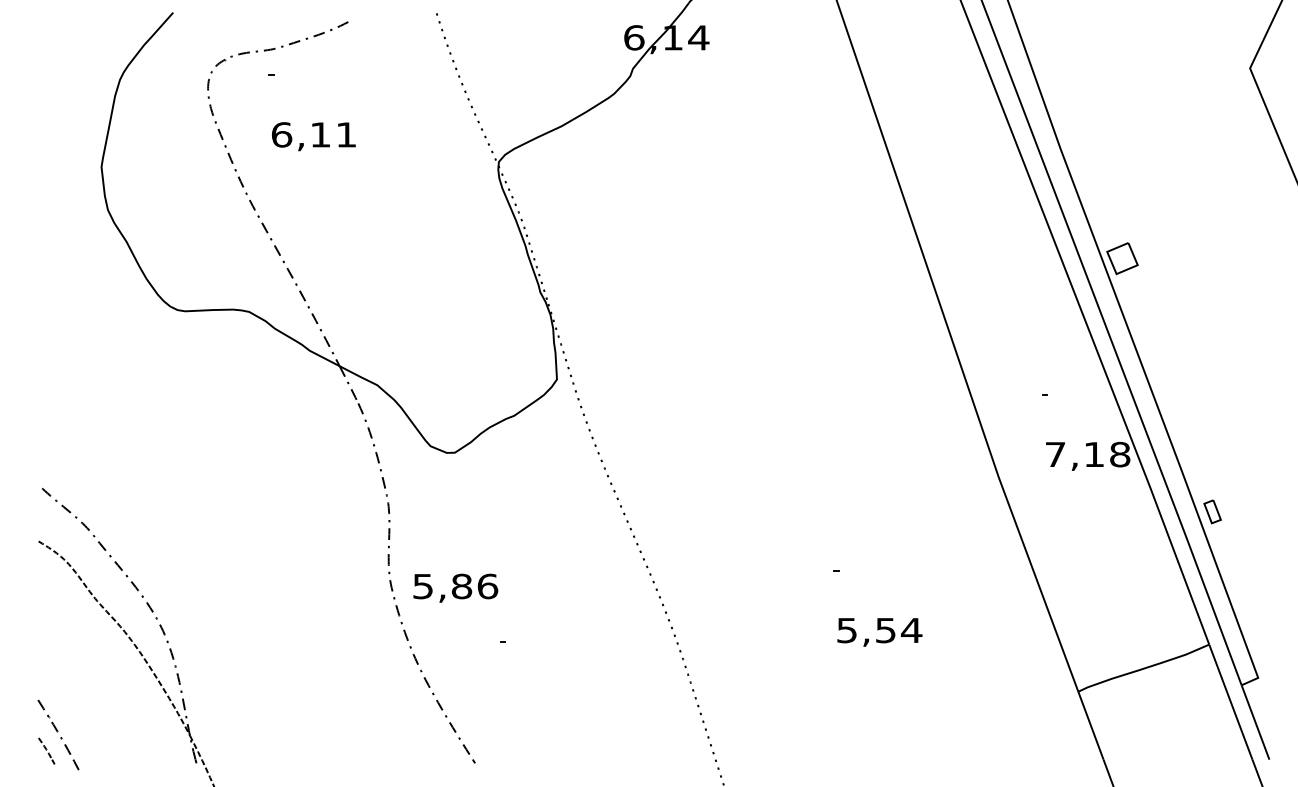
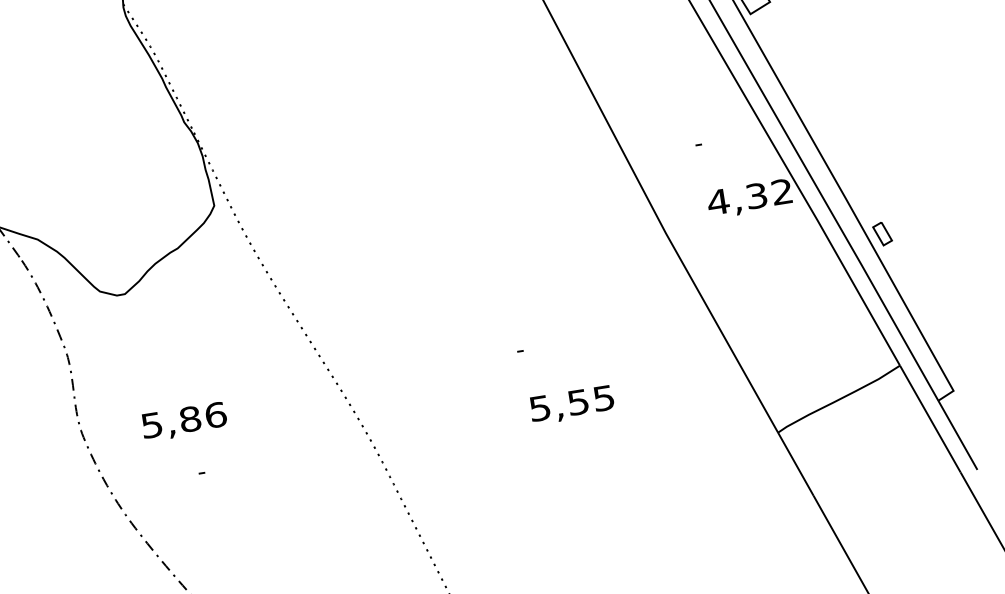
text: (1087, 454) -> (750, 196), 7,18 -> 4,32
text: (455, 587) -> (184, 421), moved
text: (911, 630) -> (603, 398), 5,54 -> 5,55

